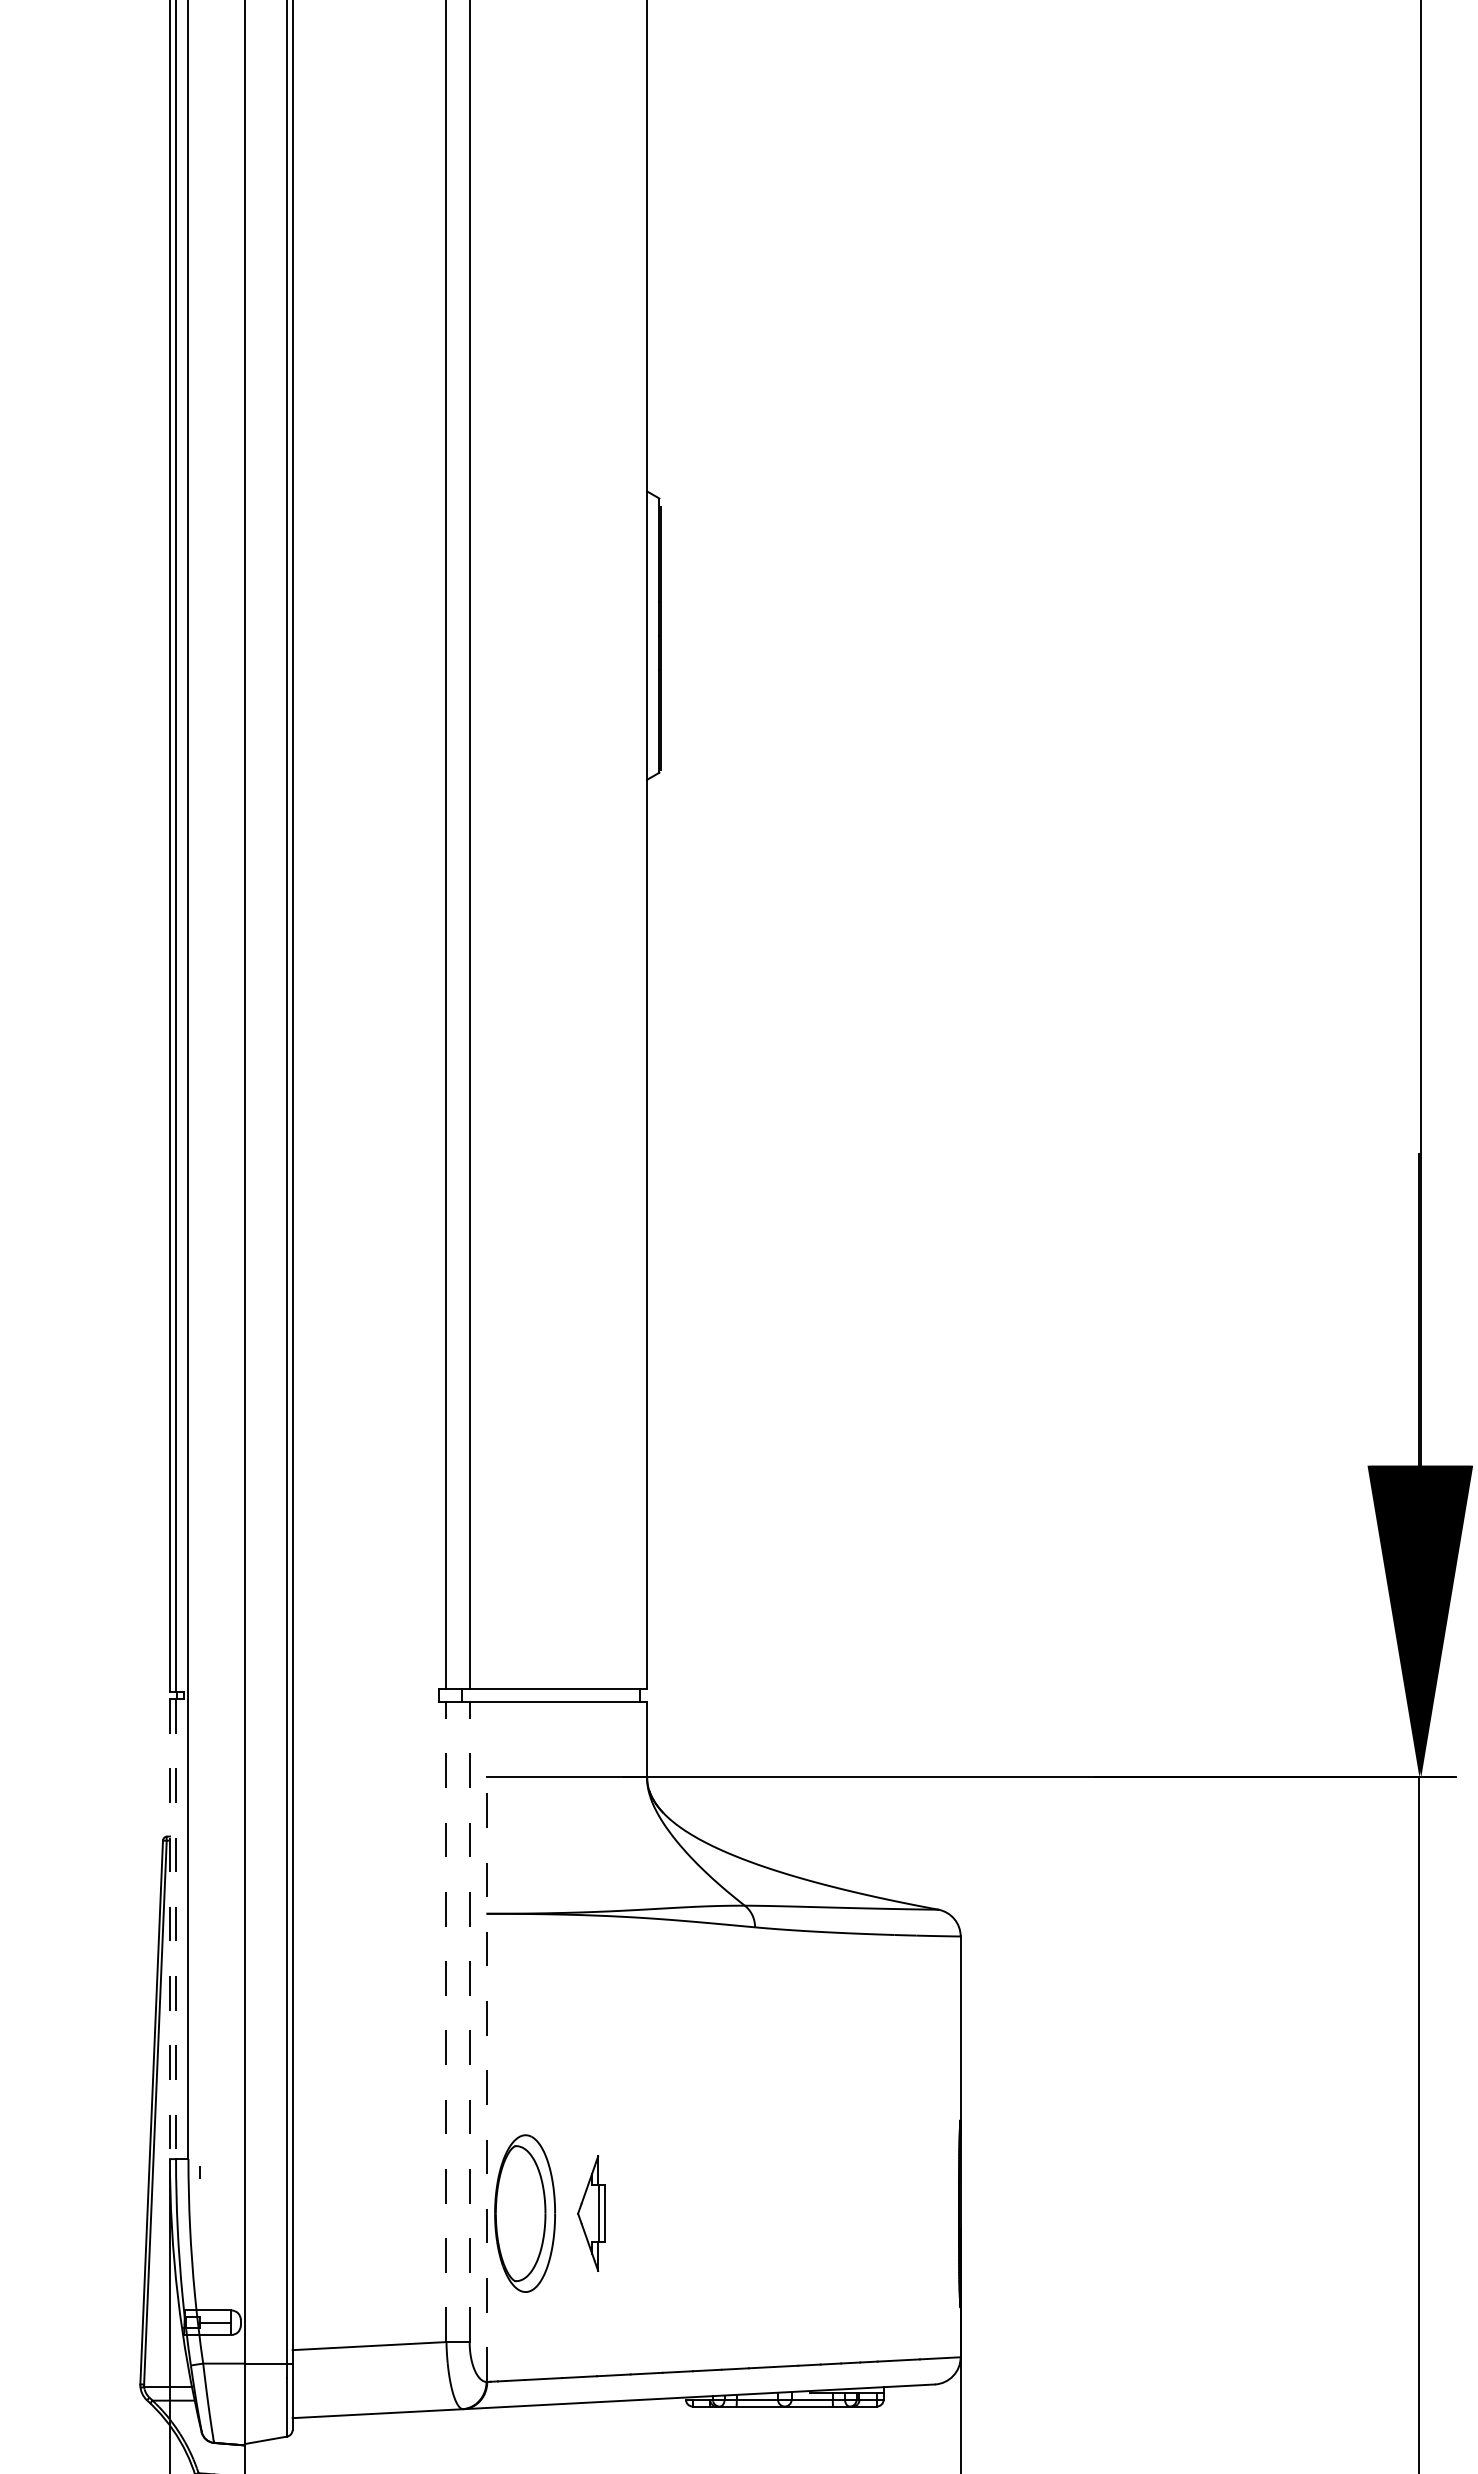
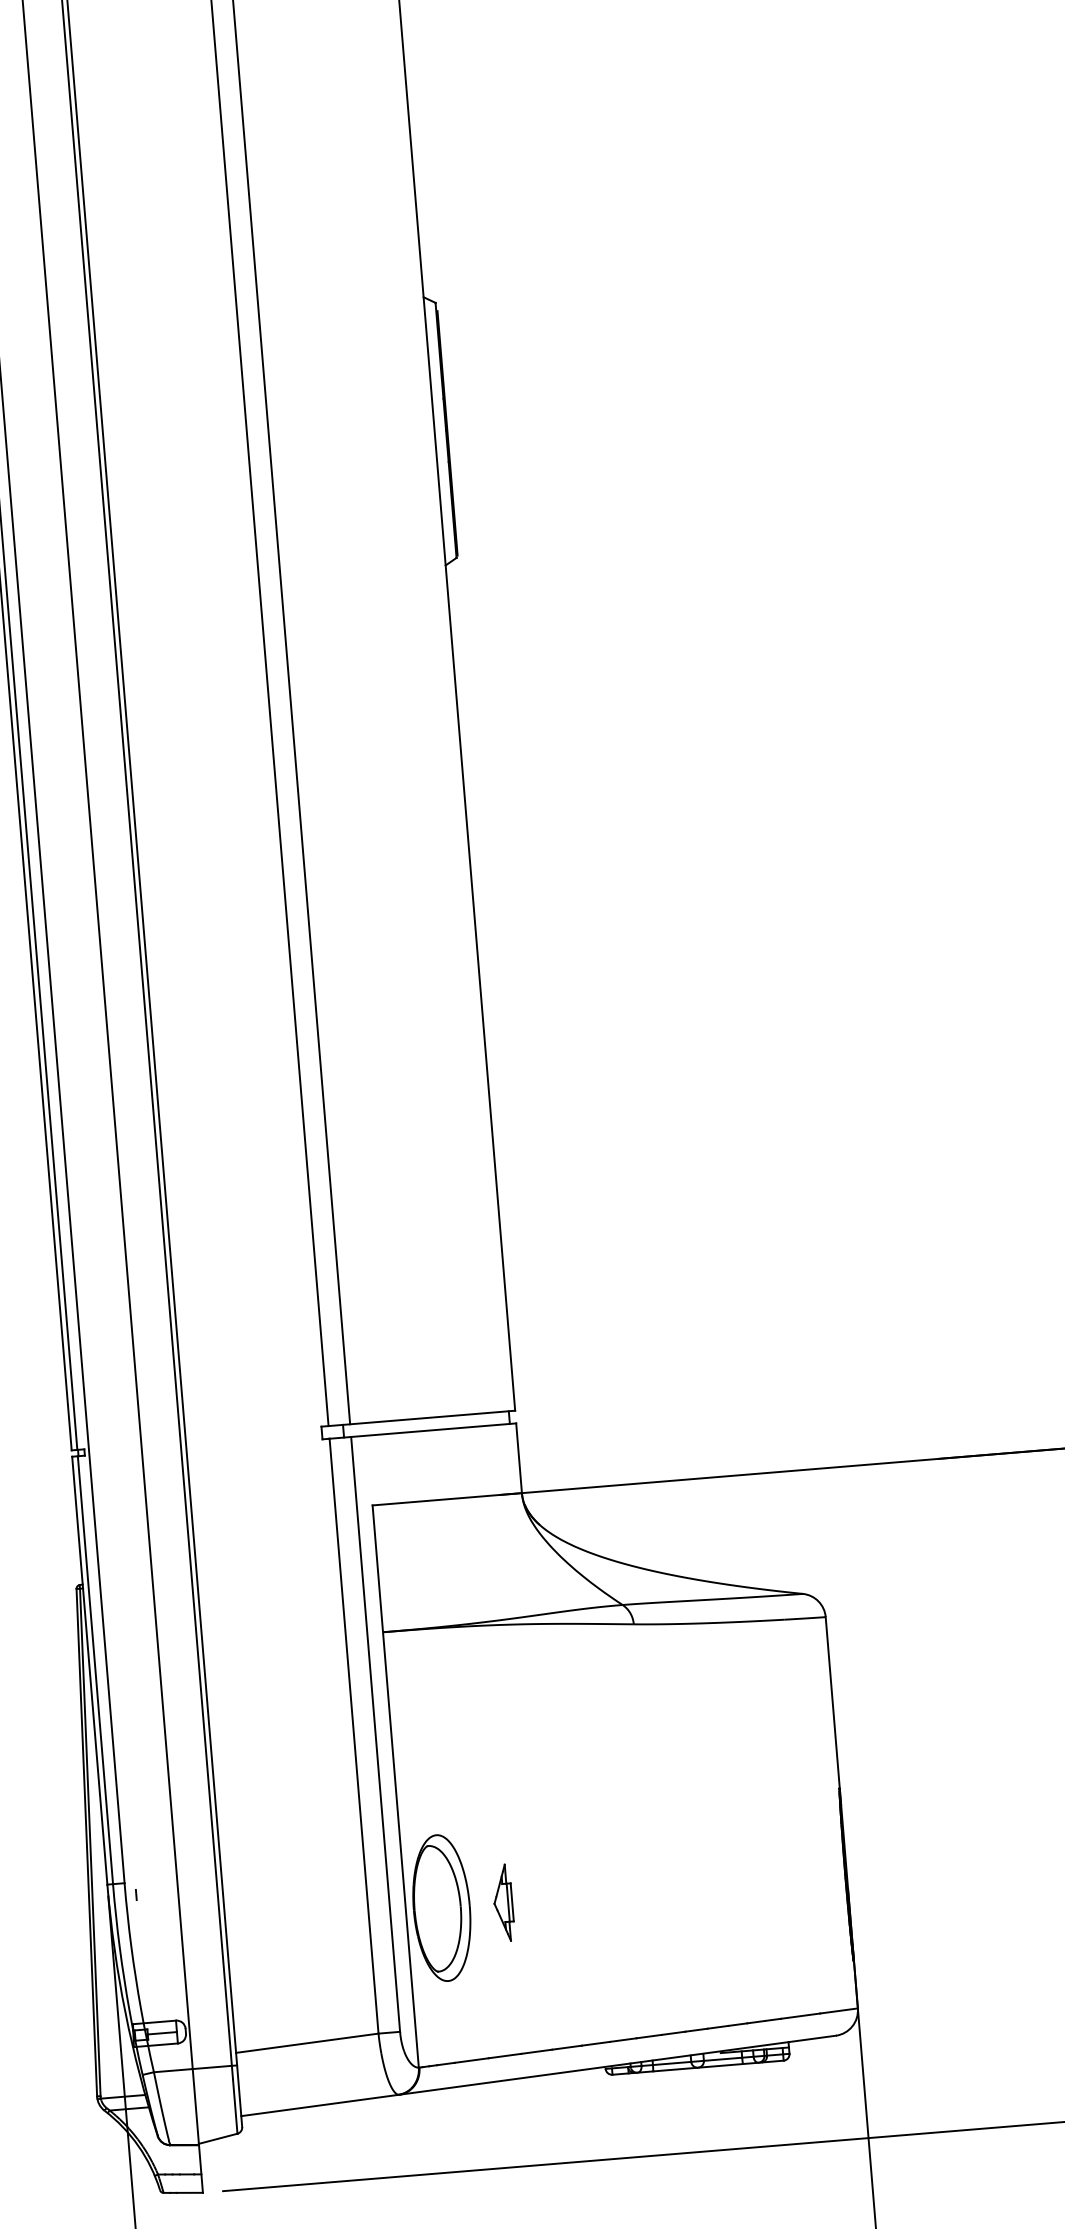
line: (169, 1929) -> (89, 1671), dashed -> solid
line: (176, 1929) -> (95, 1670), dashed -> solid
line: (446, 2022) -> (354, 1736), dashed -> solid
line: (469, 2022) -> (375, 1734), dashed -> solid
line: (486, 2079) -> (395, 1786), dashed -> solid
part: (590, 2213) -> (502, 1903), size x0.71

